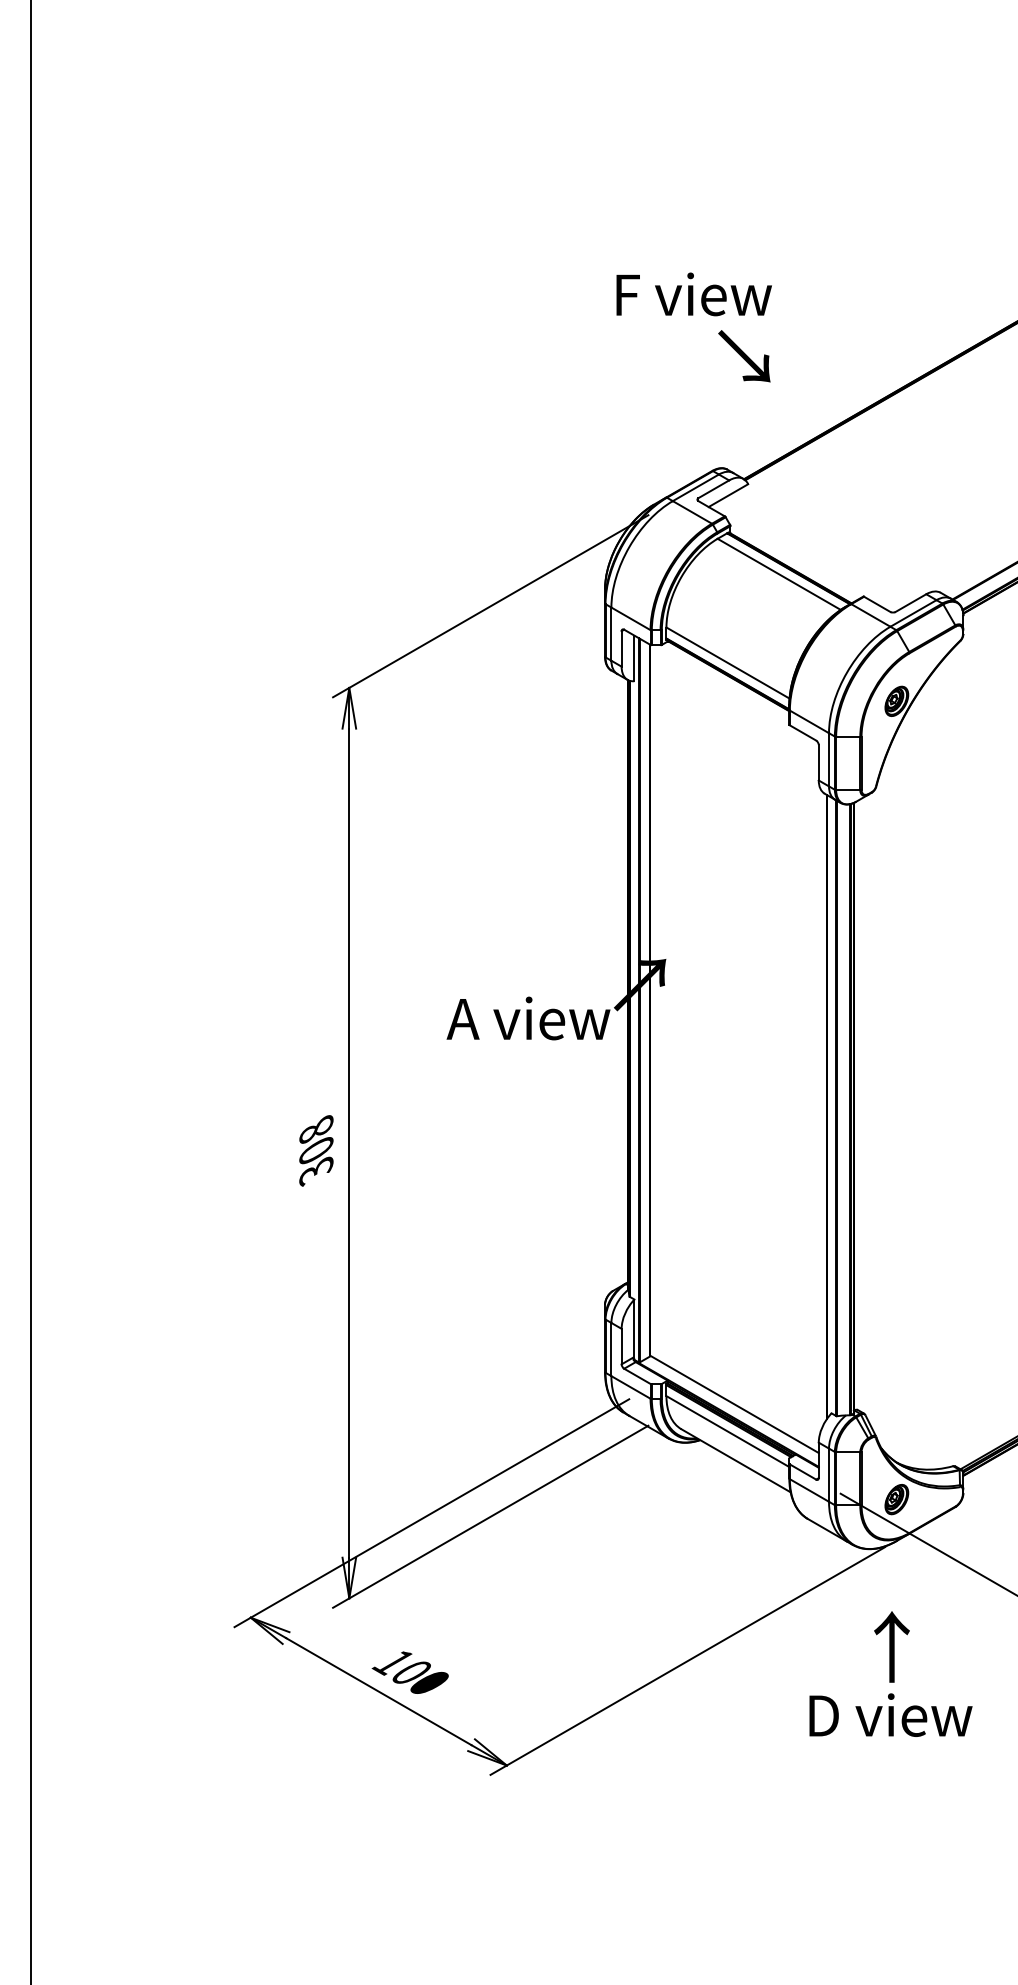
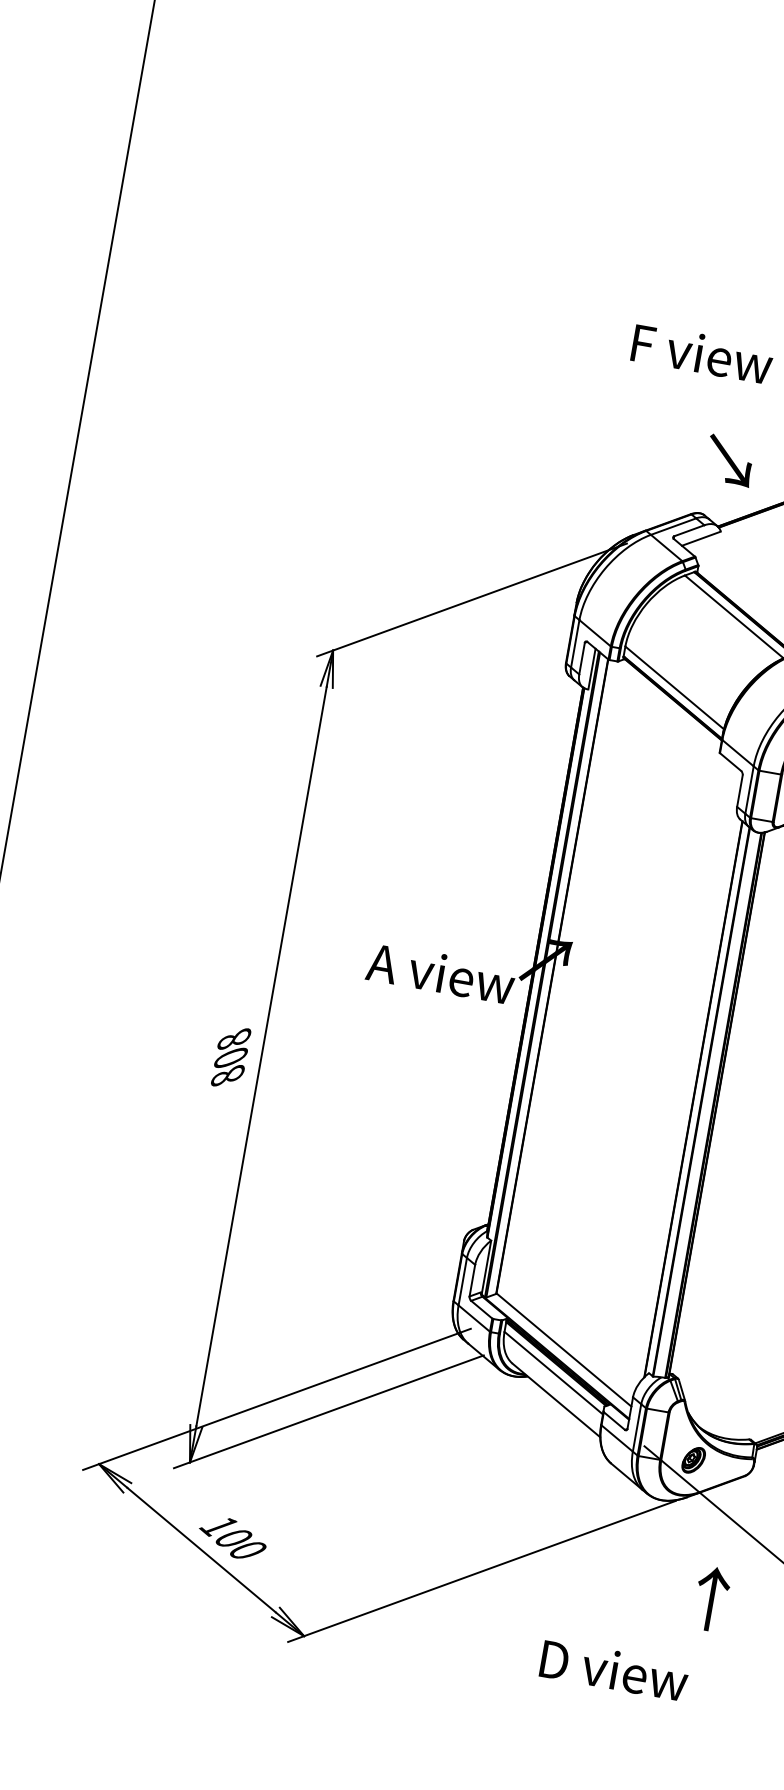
text: (744, 356) -> (729, 460), moved
text: (316, 1171) -> (227, 1076), 308 -> 808
text: (891, 1646) -> (711, 1598), moved
text: (890, 1714) -> (614, 1669), moved

